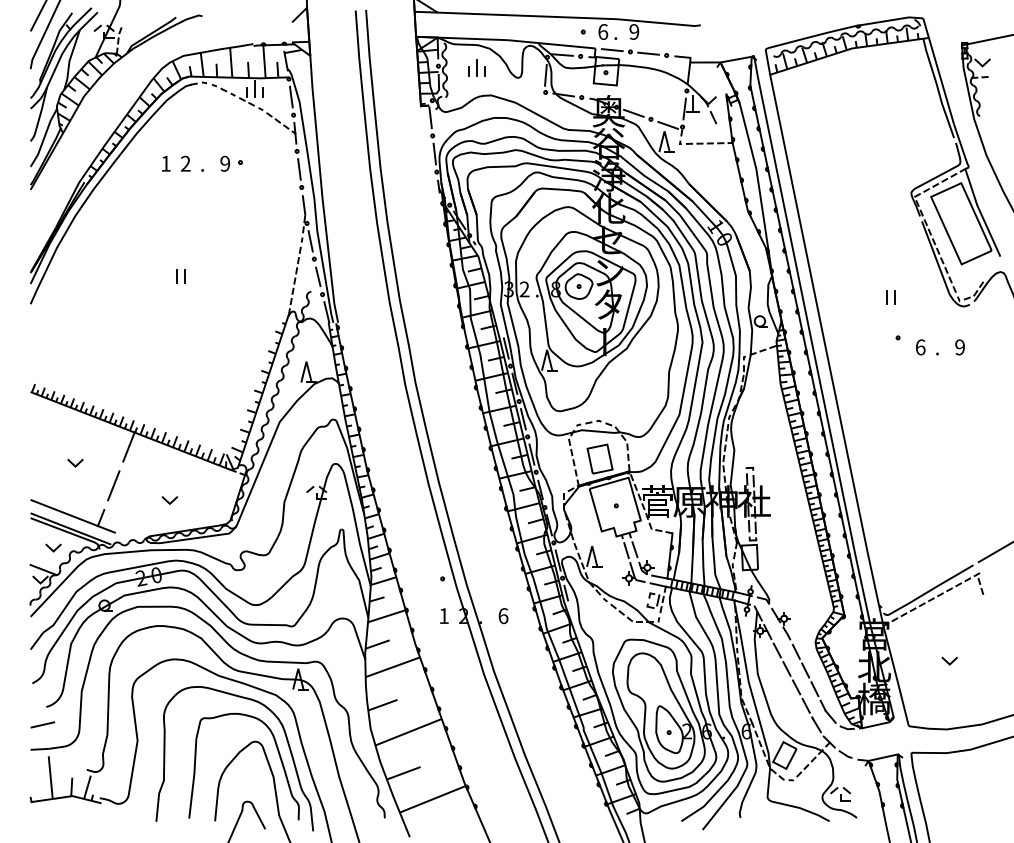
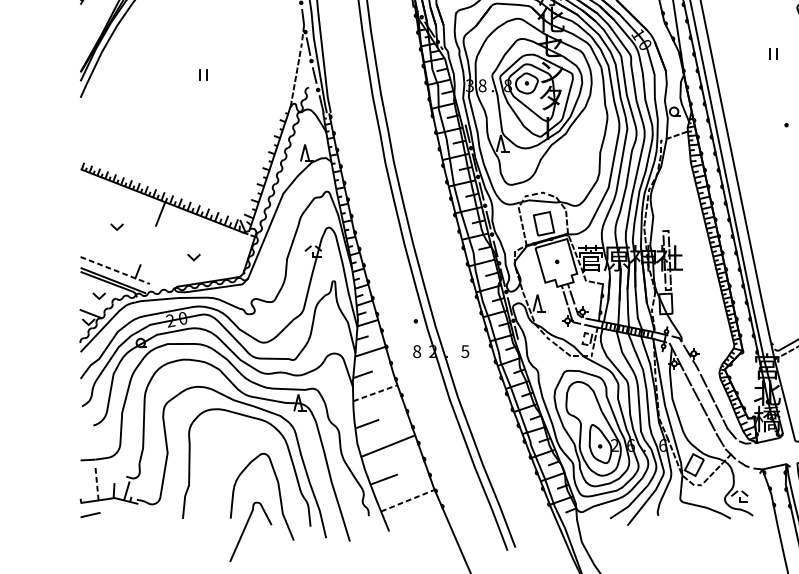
text: (524, 289) -> (482, 85), 2 -> 8
part: (890, 297) -> (773, 54), moved
line: (113, 485) -> (148, 245), removed
line: (73, 516) -> (115, 270), solid -> dashed
text: (444, 616) -> (417, 351), 1 -> 8
text: (503, 616) -> (465, 351), 6 -> 5
line: (392, 667) -> (375, 393), solid -> dashed
line: (42, 724) -> (90, 514), moved
curve: (278, 754) -> (282, 464), removed
line: (50, 777) -> (96, 482), solid -> dashed
line: (432, 799) -> (407, 500), solid -> dashed

